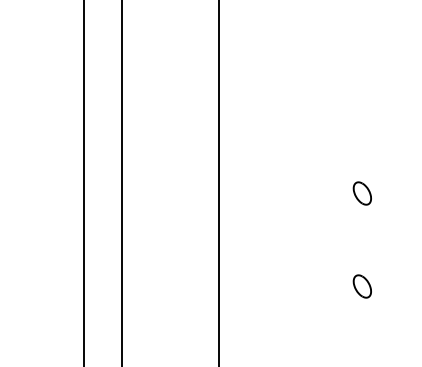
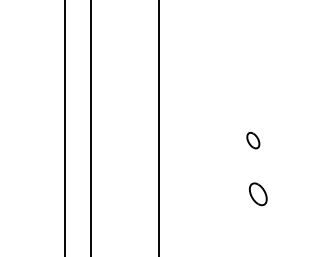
part: (362, 193) -> (253, 140), moved
part: (362, 285) -> (258, 193), size x1.4

